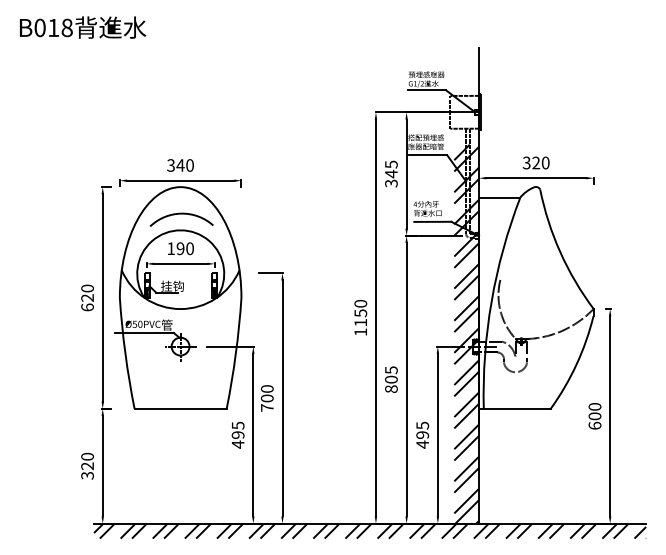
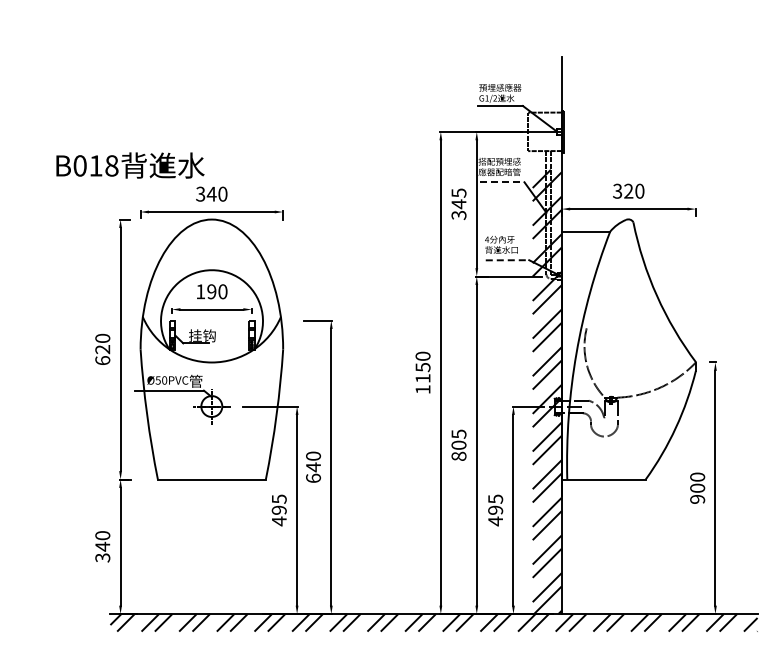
text: (83, 27) -> (130, 165), moved
line: (428, 155) -> (502, 182), solid -> dashed
arc: (181, 214) -> (212, 251), removed
line: (432, 222) -> (507, 260), solid -> dashed
text: (267, 402) -> (313, 472), 700 -> 640
text: (594, 425) -> (697, 498), 600 -> 900
text: (87, 466) -> (102, 546), 320 -> 340

